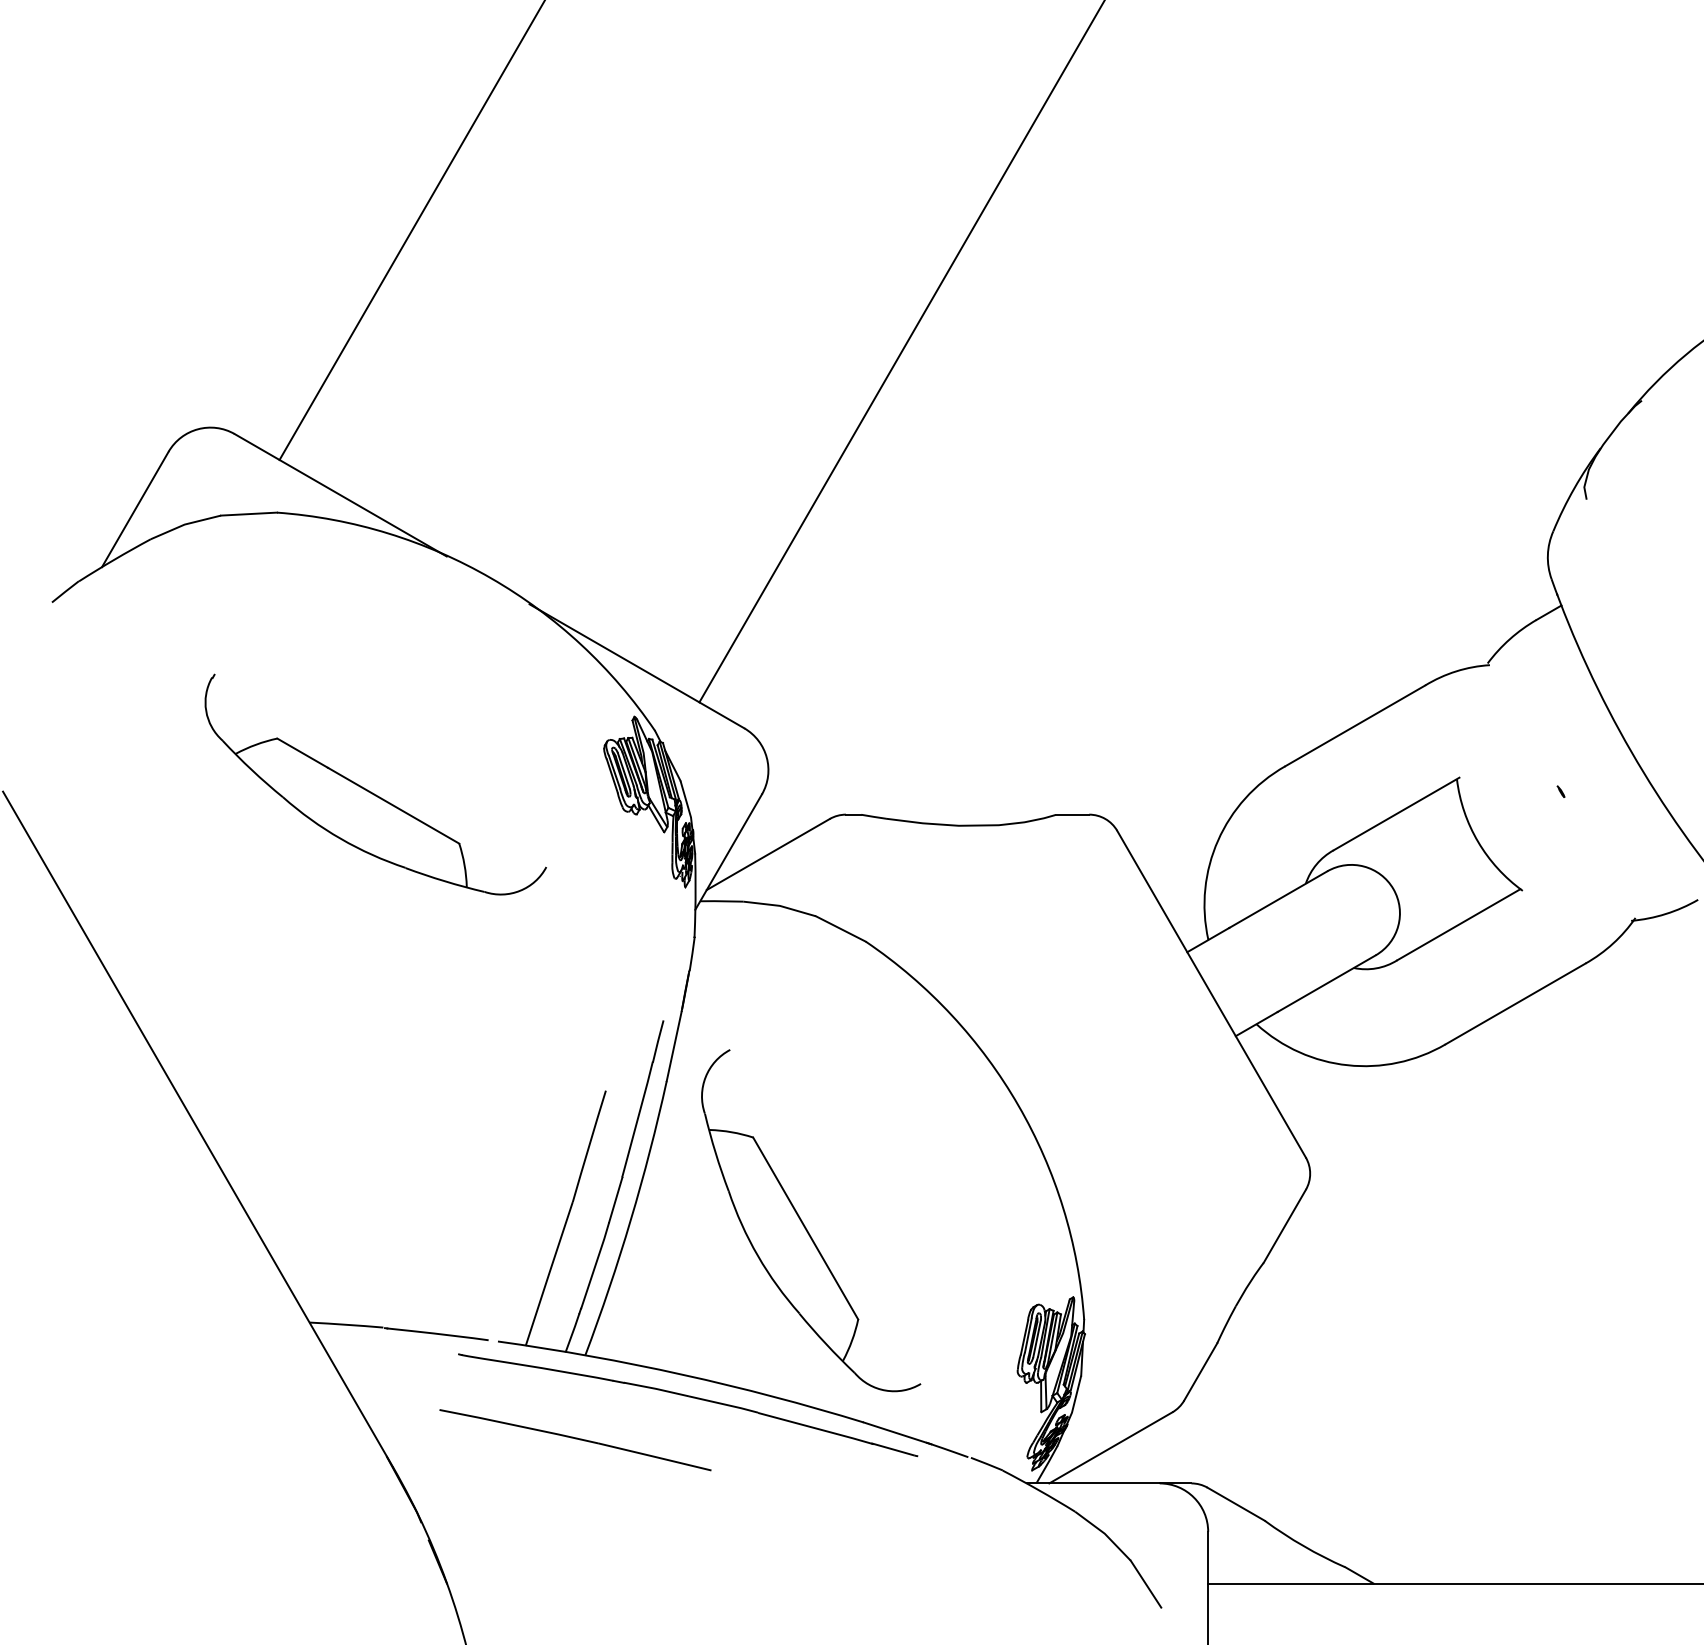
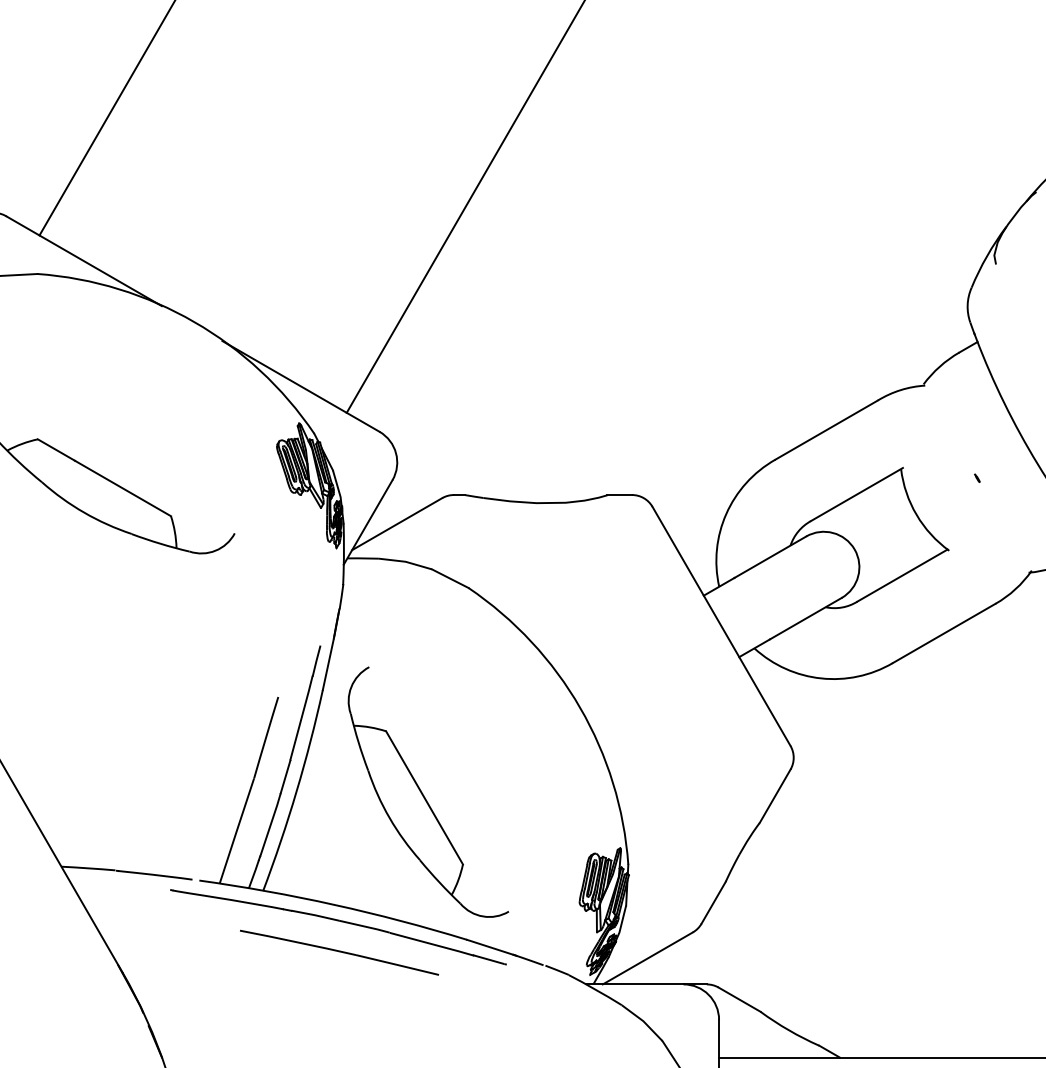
part: (575, 1440) -> (339, 953), moved

